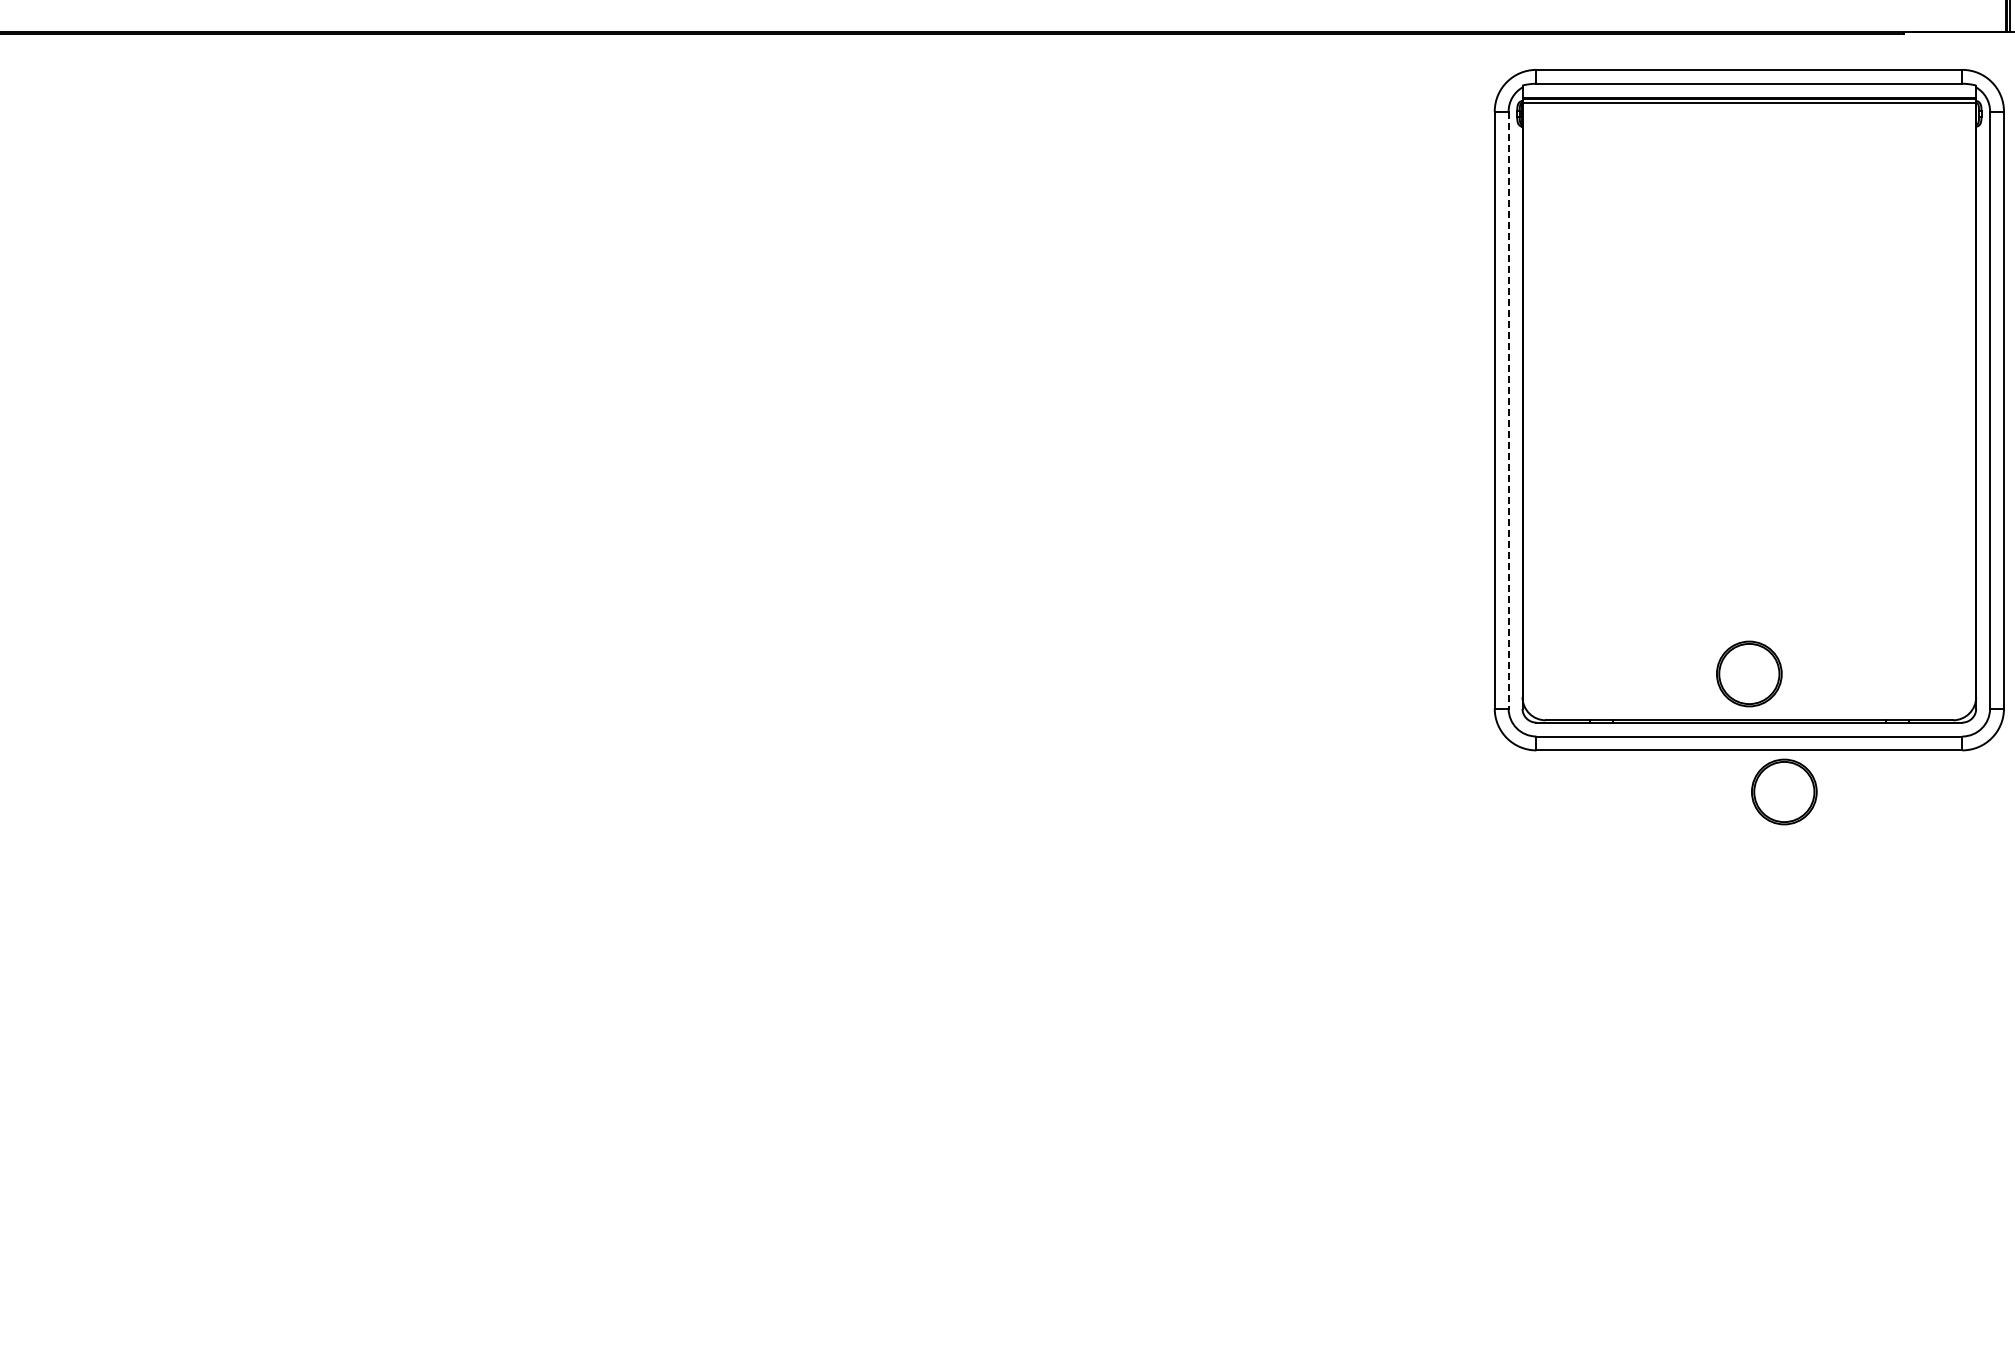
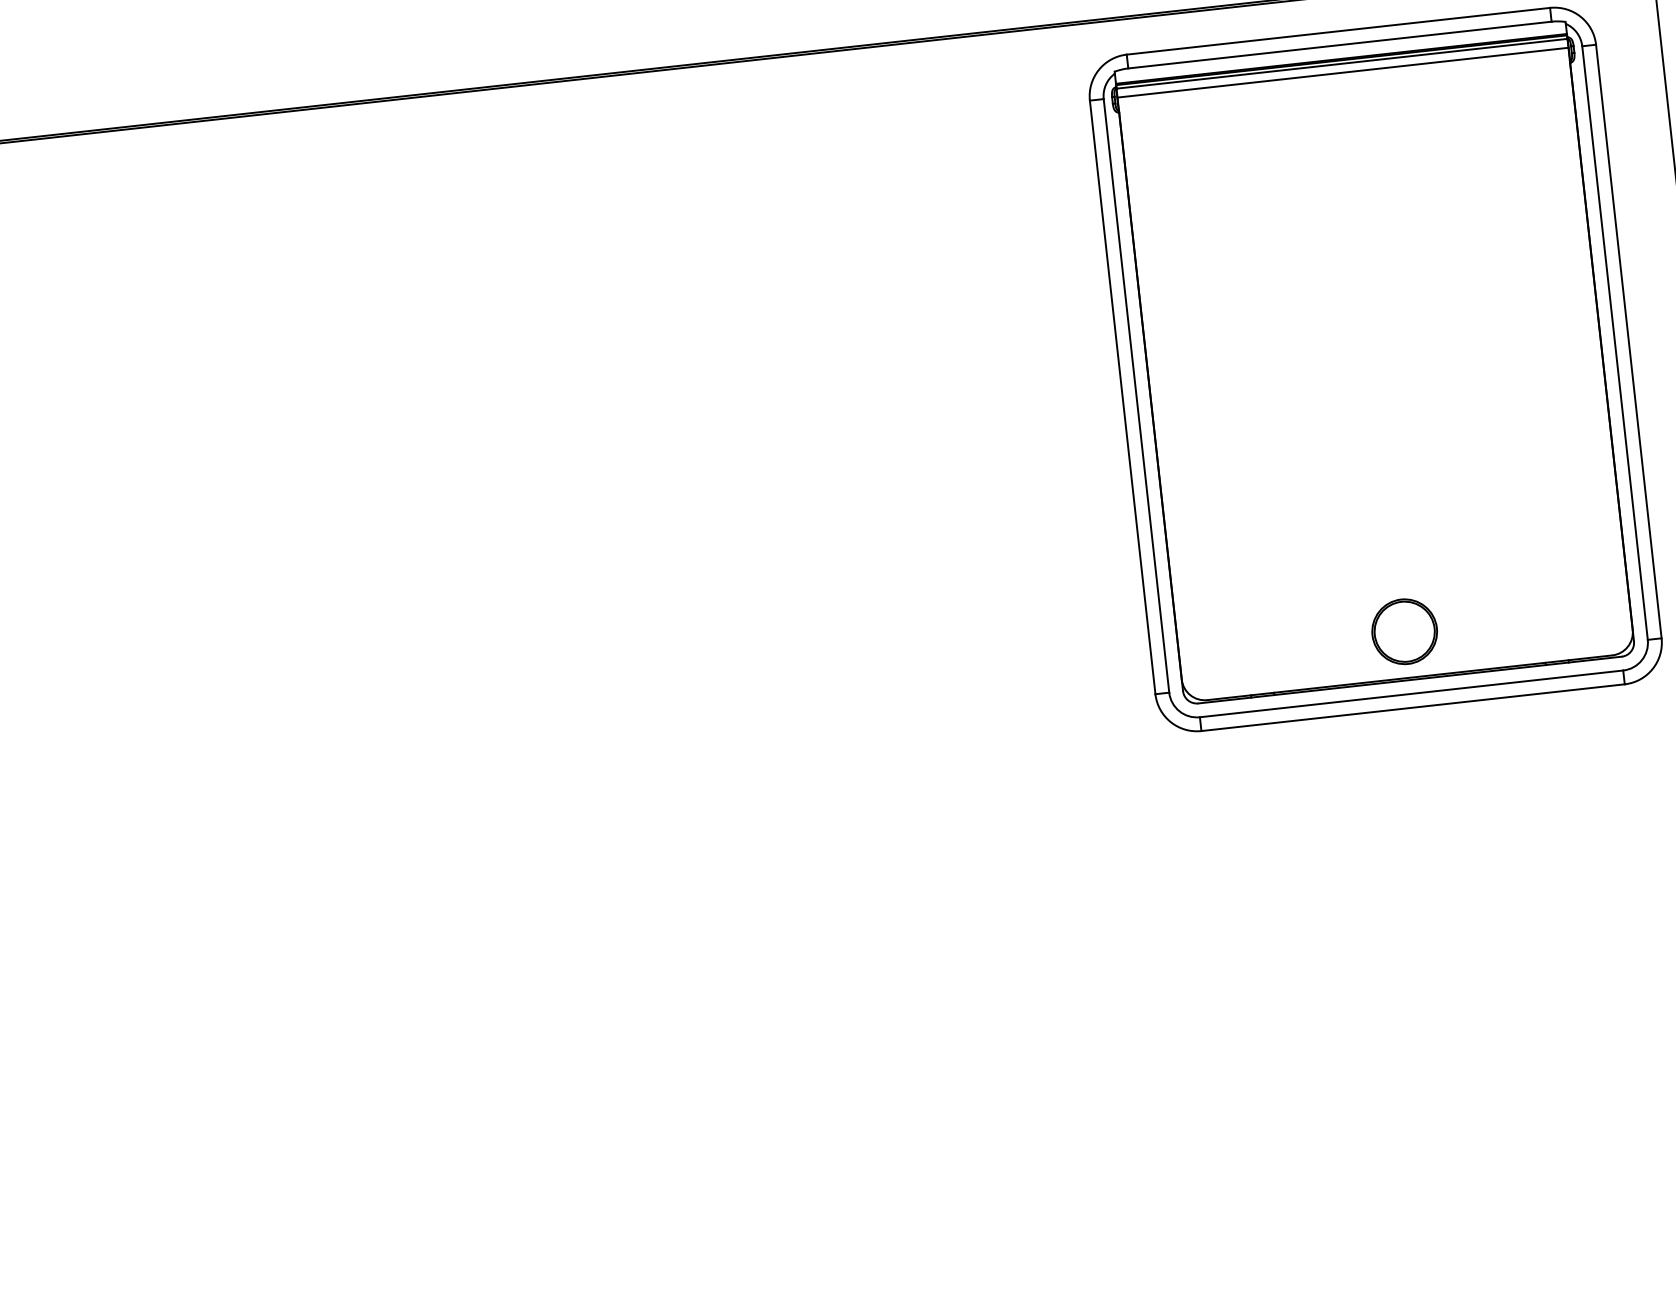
line: (1749, 111) -> (1343, 72), added
line: (1508, 410) -> (1136, 396), dashed -> solid
part: (1784, 791) -> (1452, 744), removed

